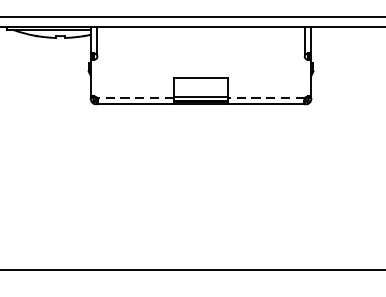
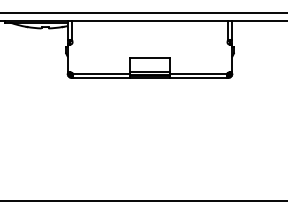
line: (136, 98) -> (101, 73), dashed -> solid
line: (265, 98) -> (198, 73), dashed -> solid

